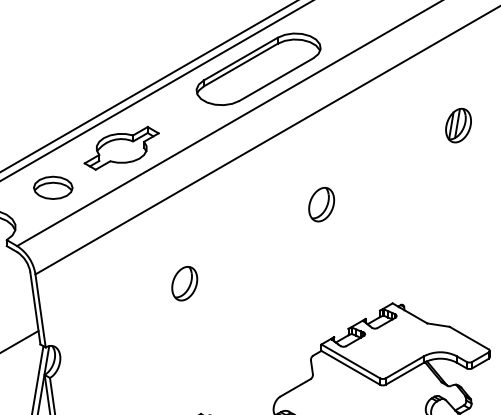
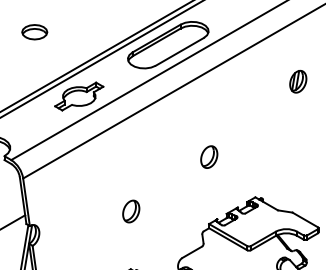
part: (52, 188) -> (34, 32), moved
part: (322, 203) -> (209, 156), moved
part: (185, 283) -> (131, 211), moved

